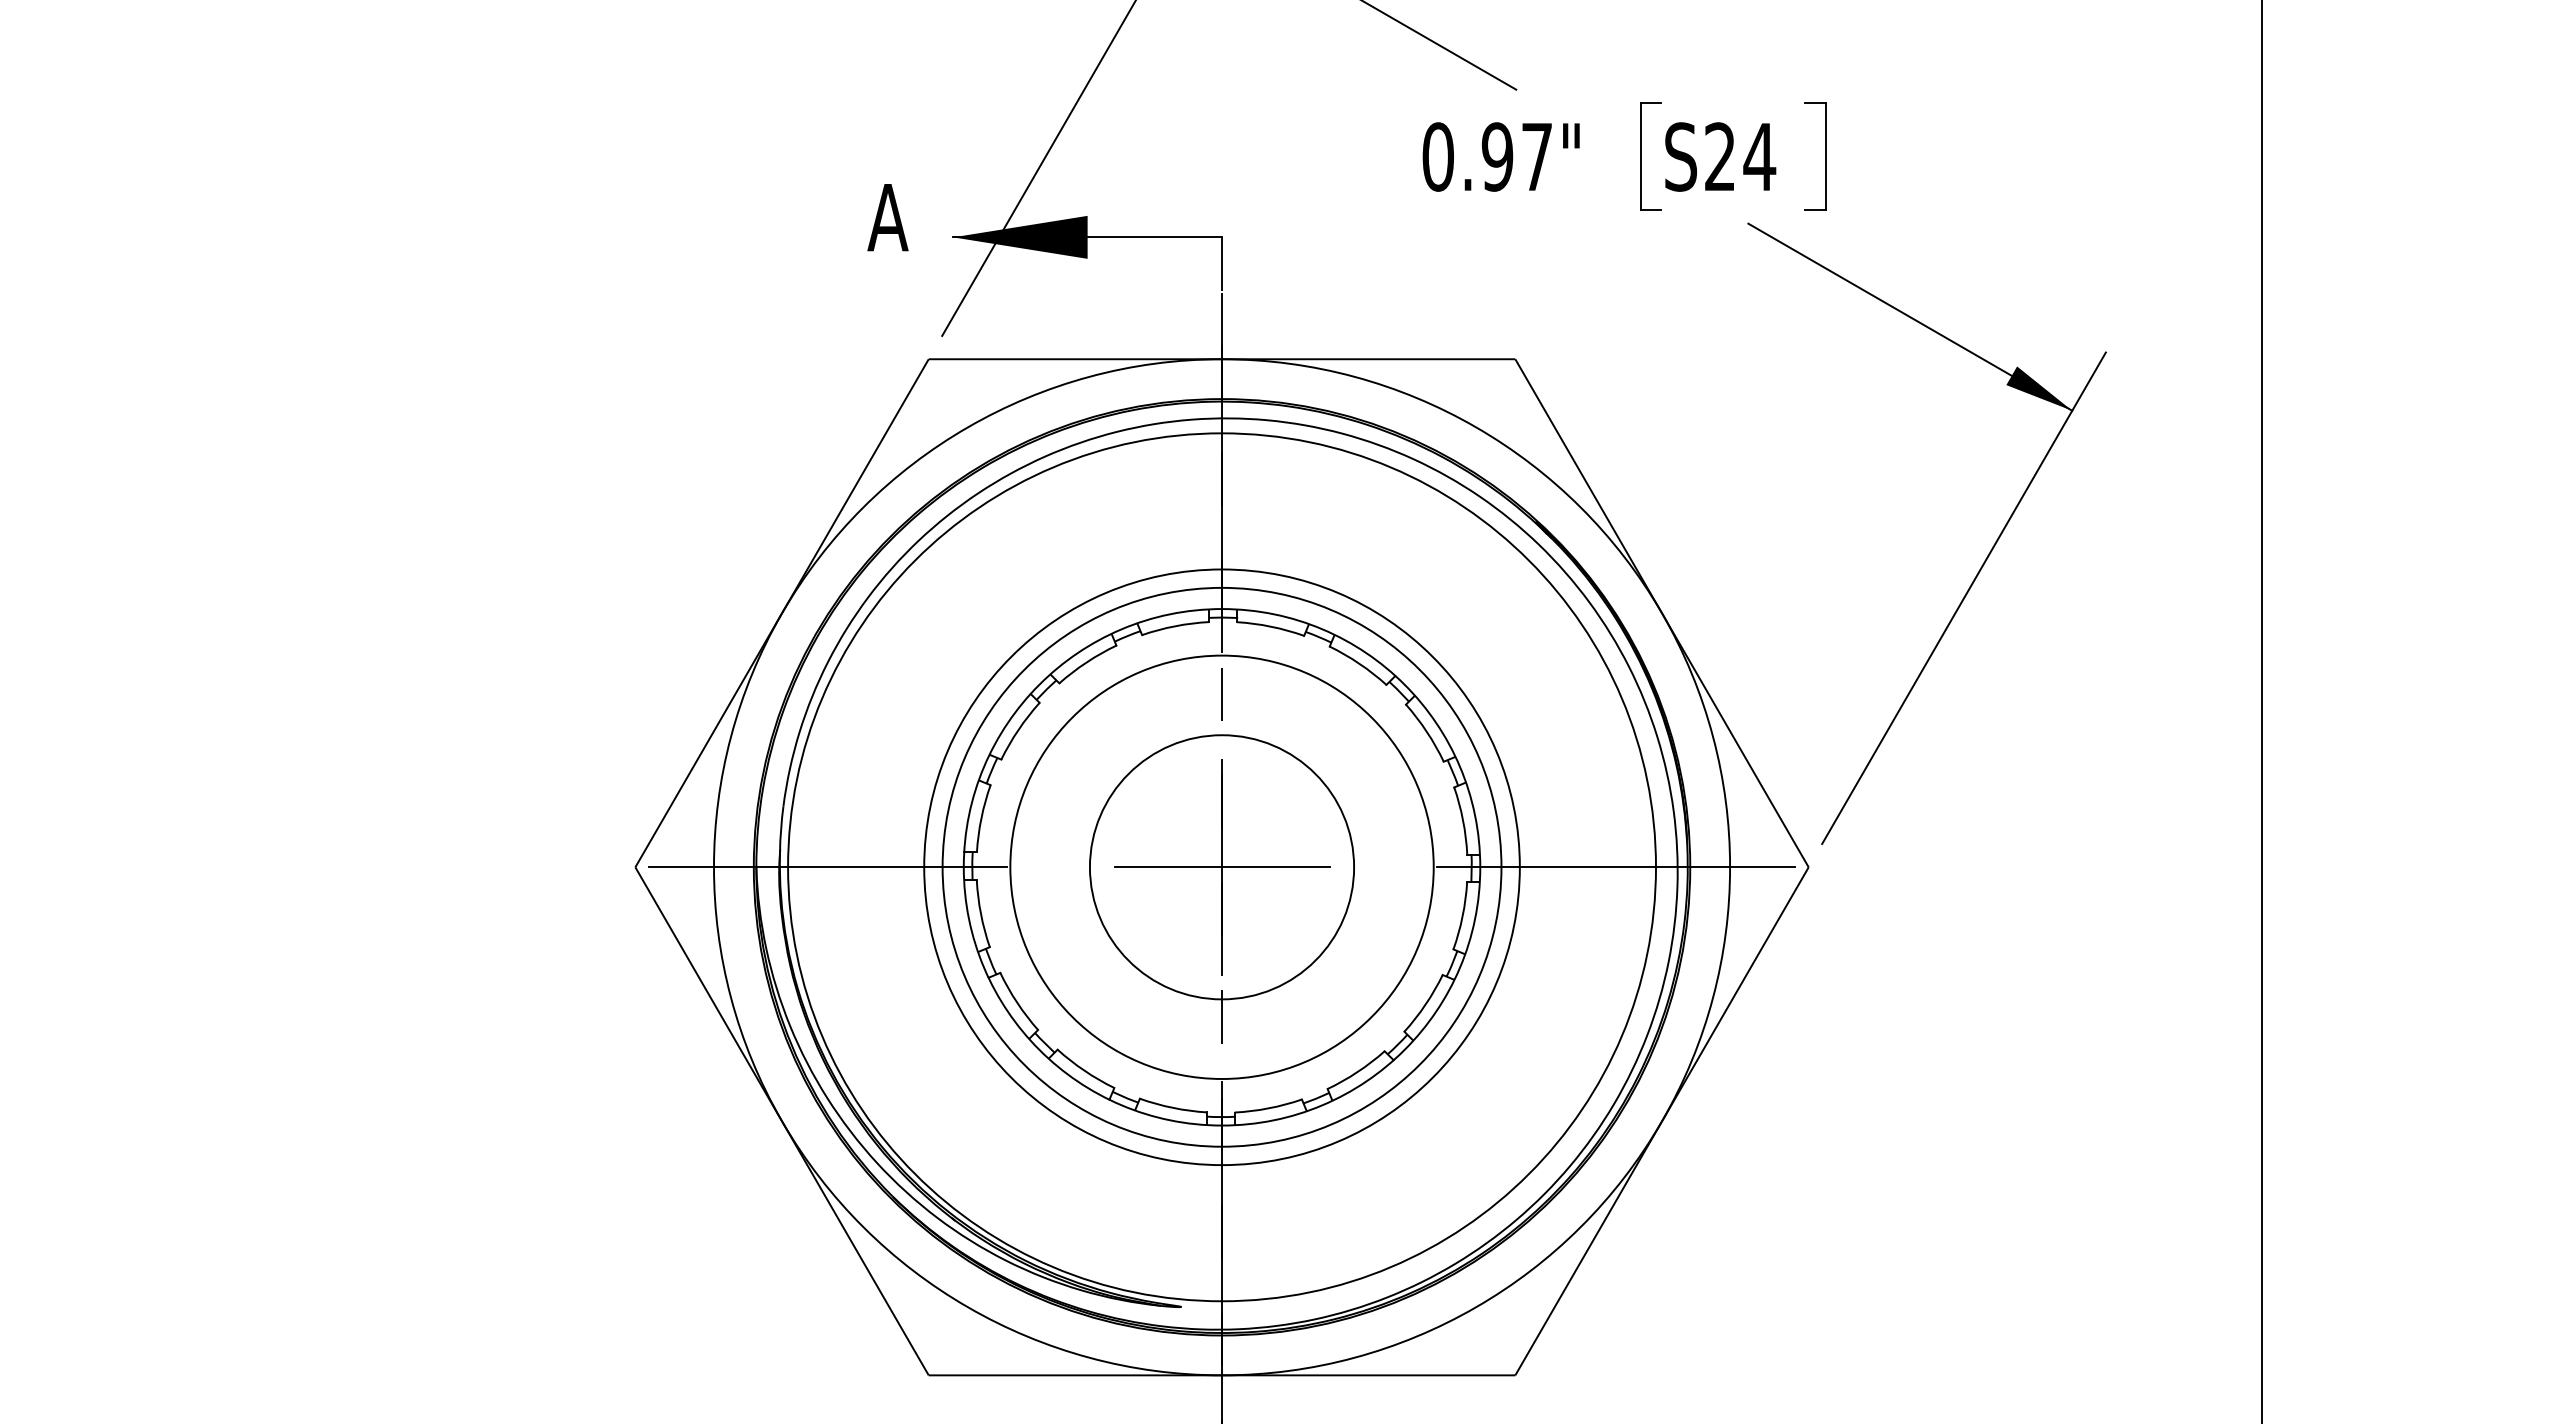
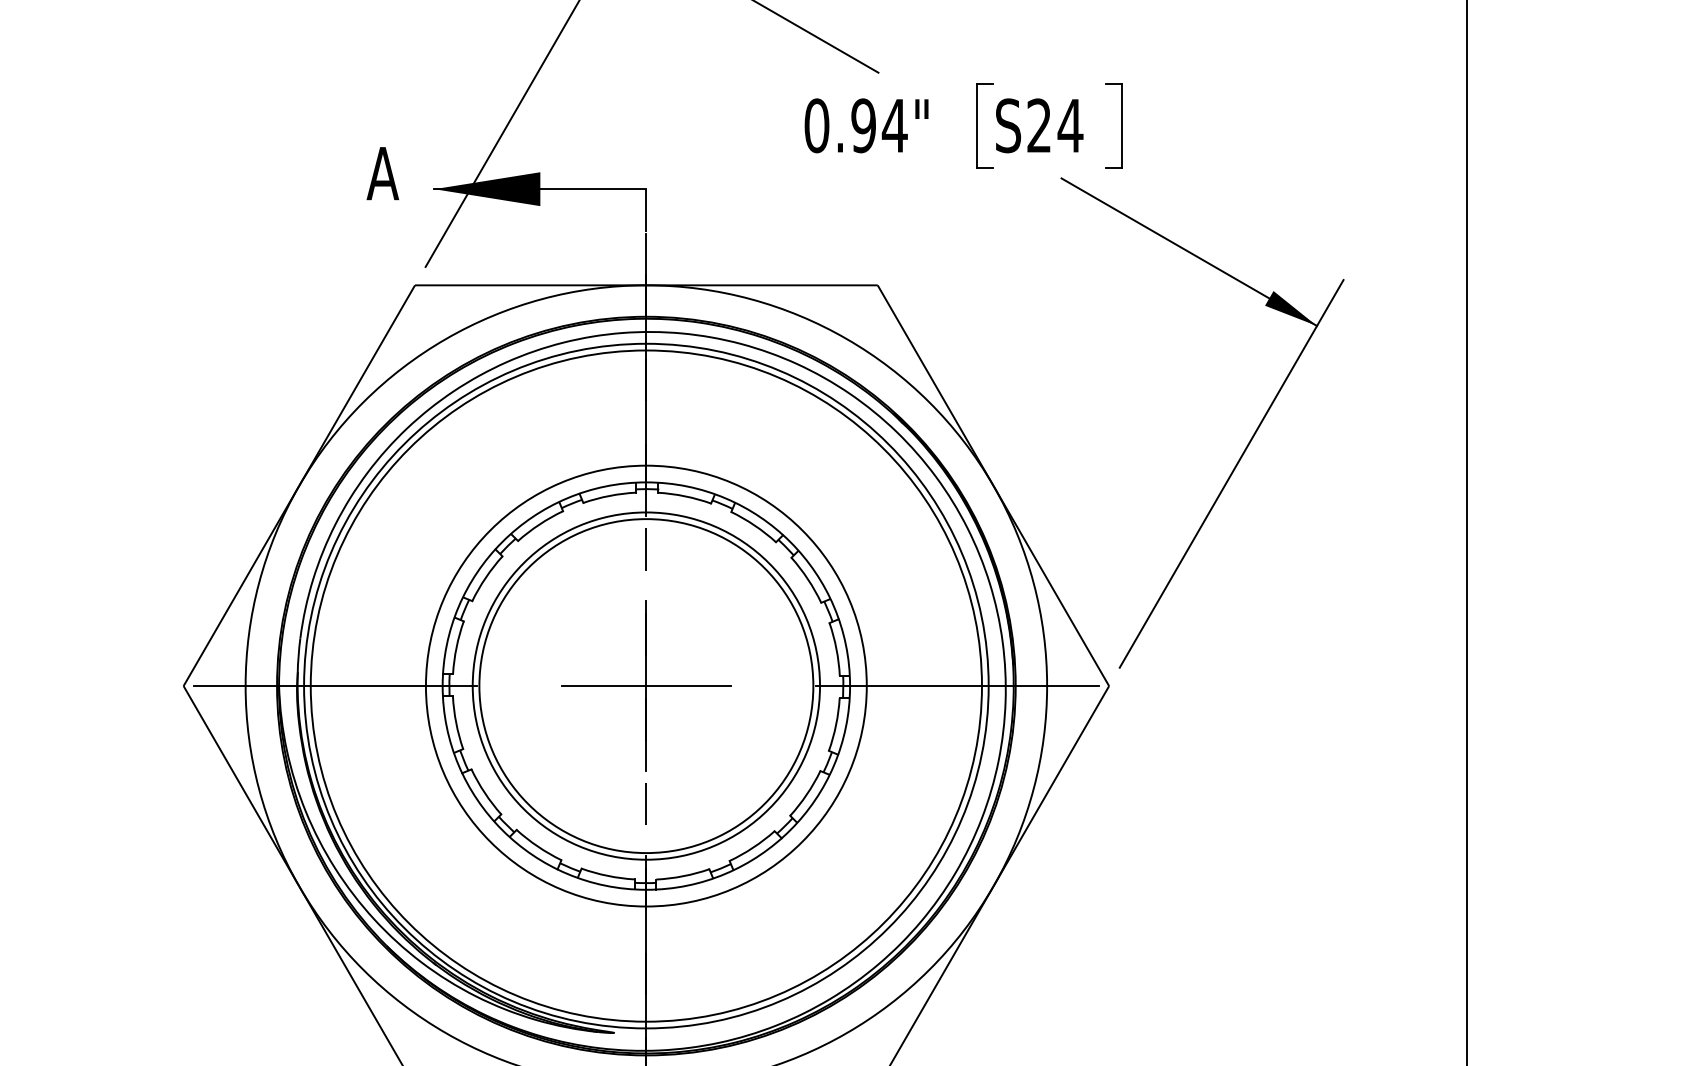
text: (1536, 156) -> (894, 125), 0.97" -> 0.94"
circle: (1221, 866) -> (645, 685), size x1.43
circle: (1221, 867) -> (645, 686), size x1.67

